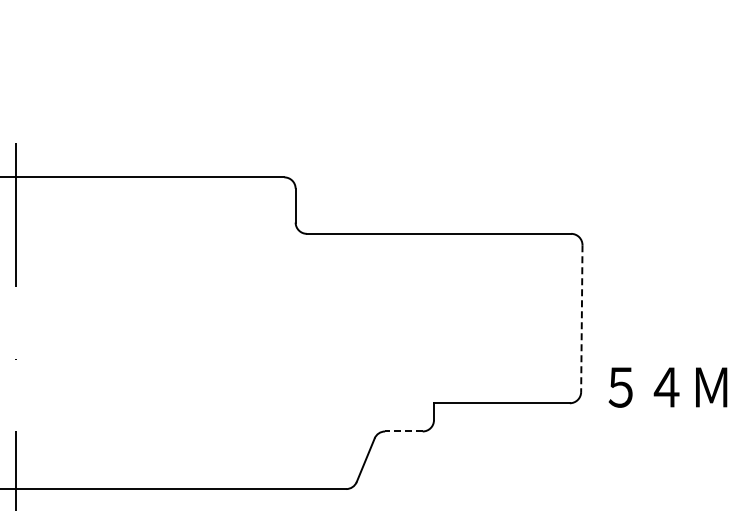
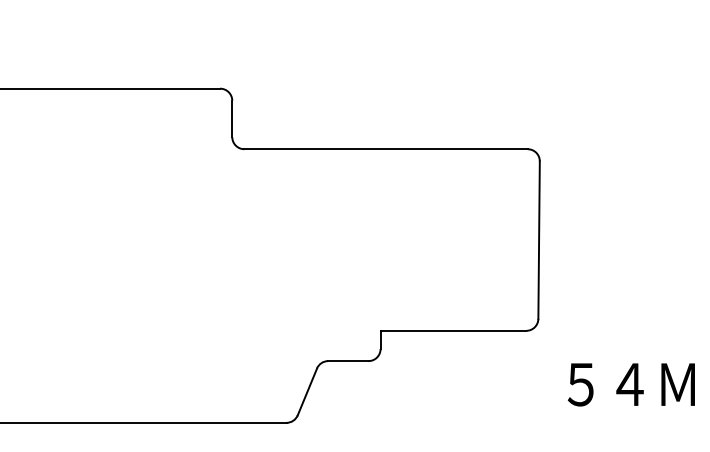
line: (581, 319) -> (538, 241), dashed -> solid
text: (667, 387) -> (630, 384), moved
line: (403, 431) -> (347, 361), dashed -> solid

